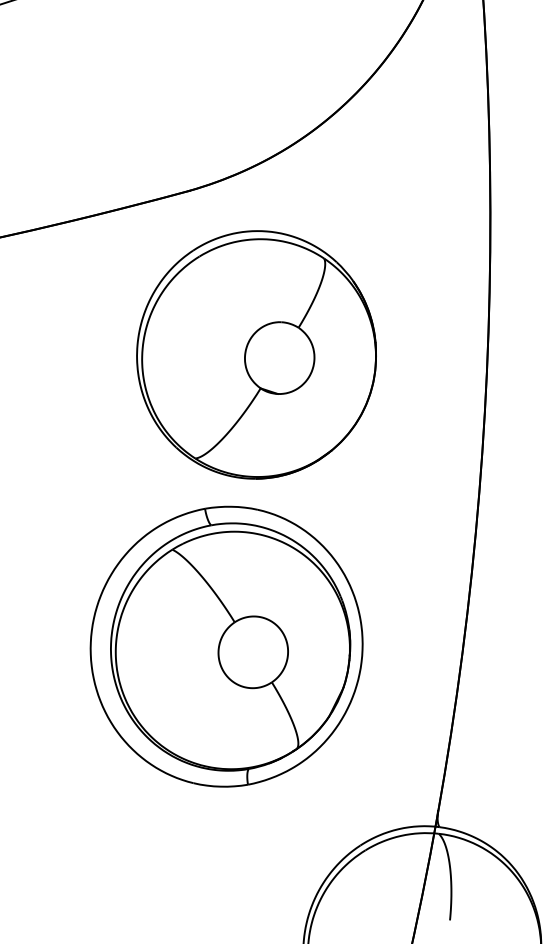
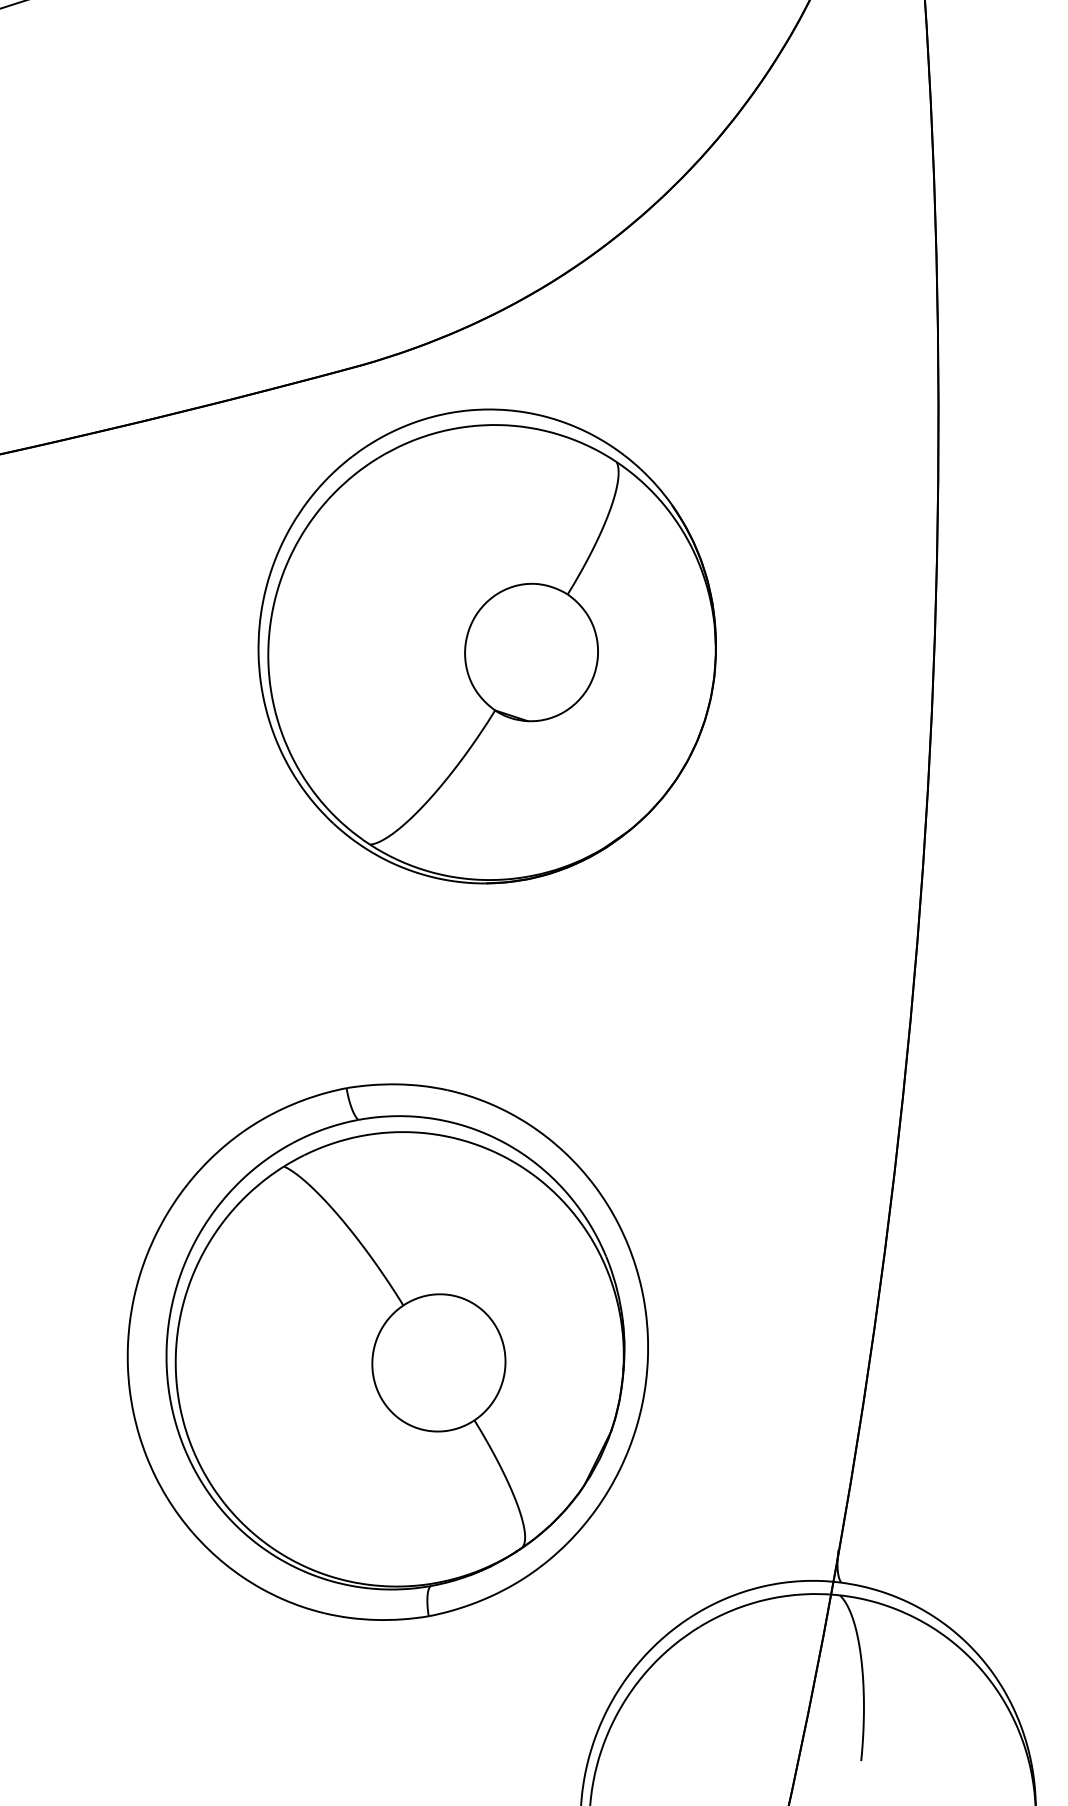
part: (256, 354) -> (487, 645), moved
part: (226, 646) -> (387, 1351), moved

